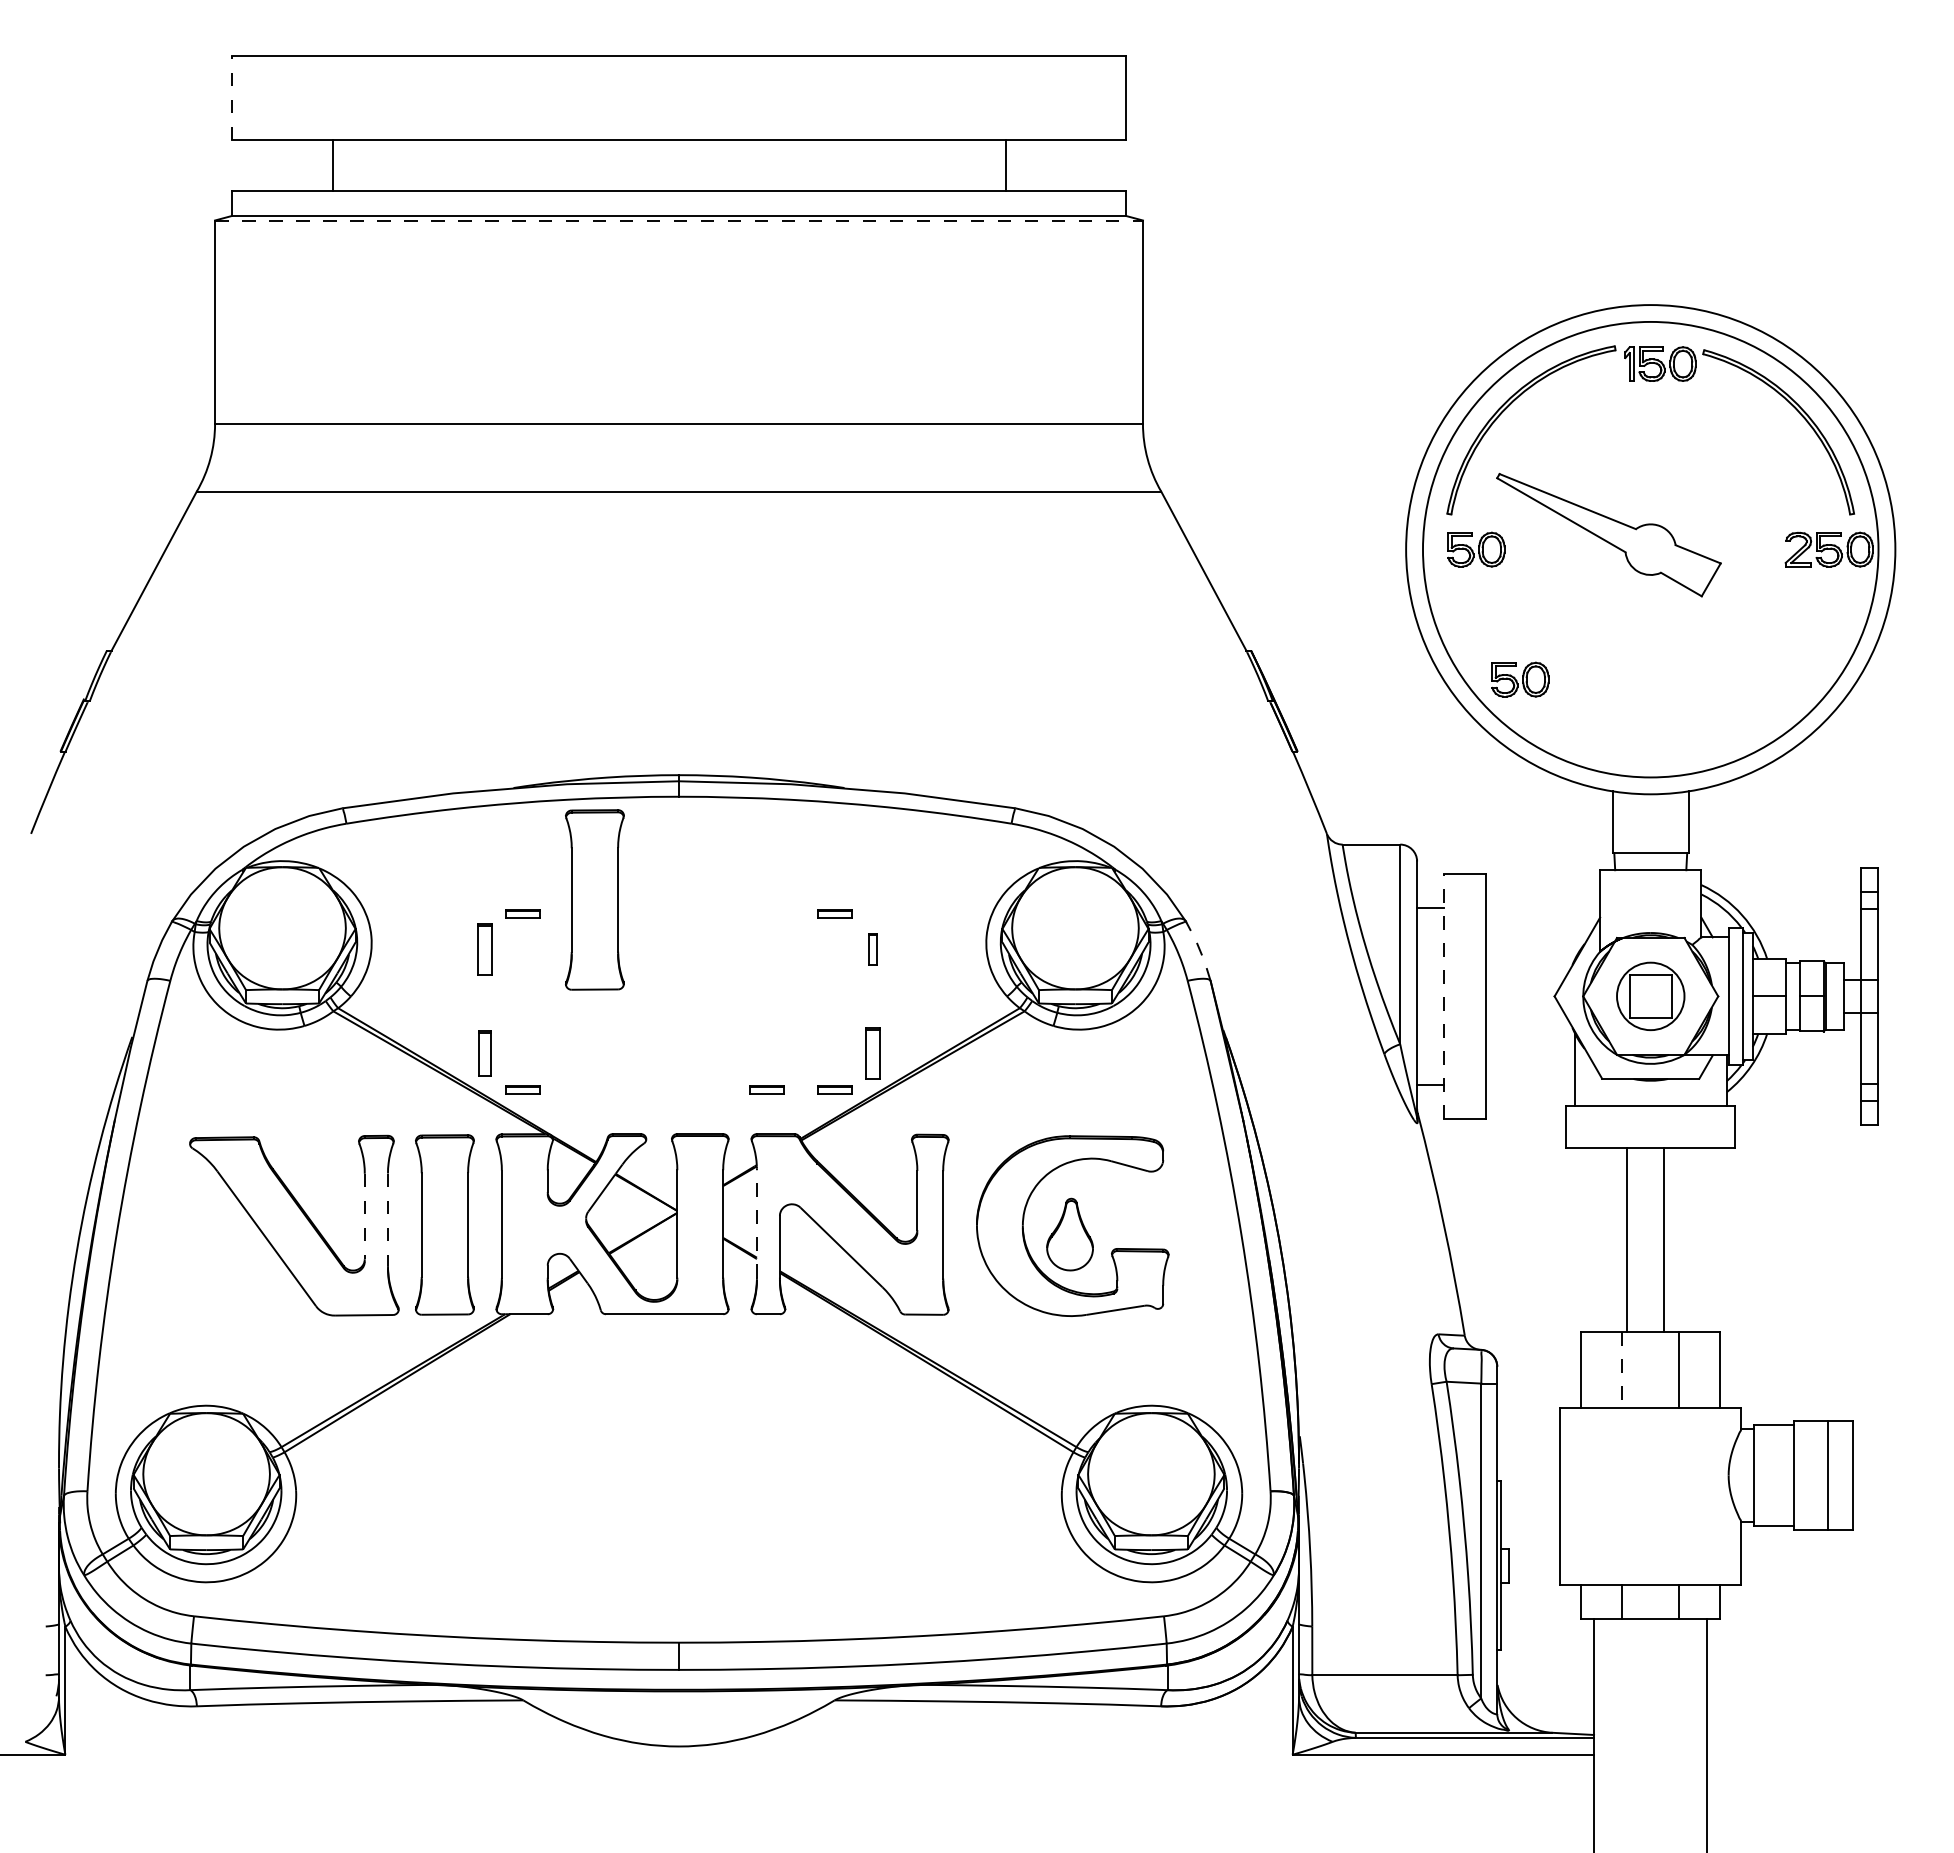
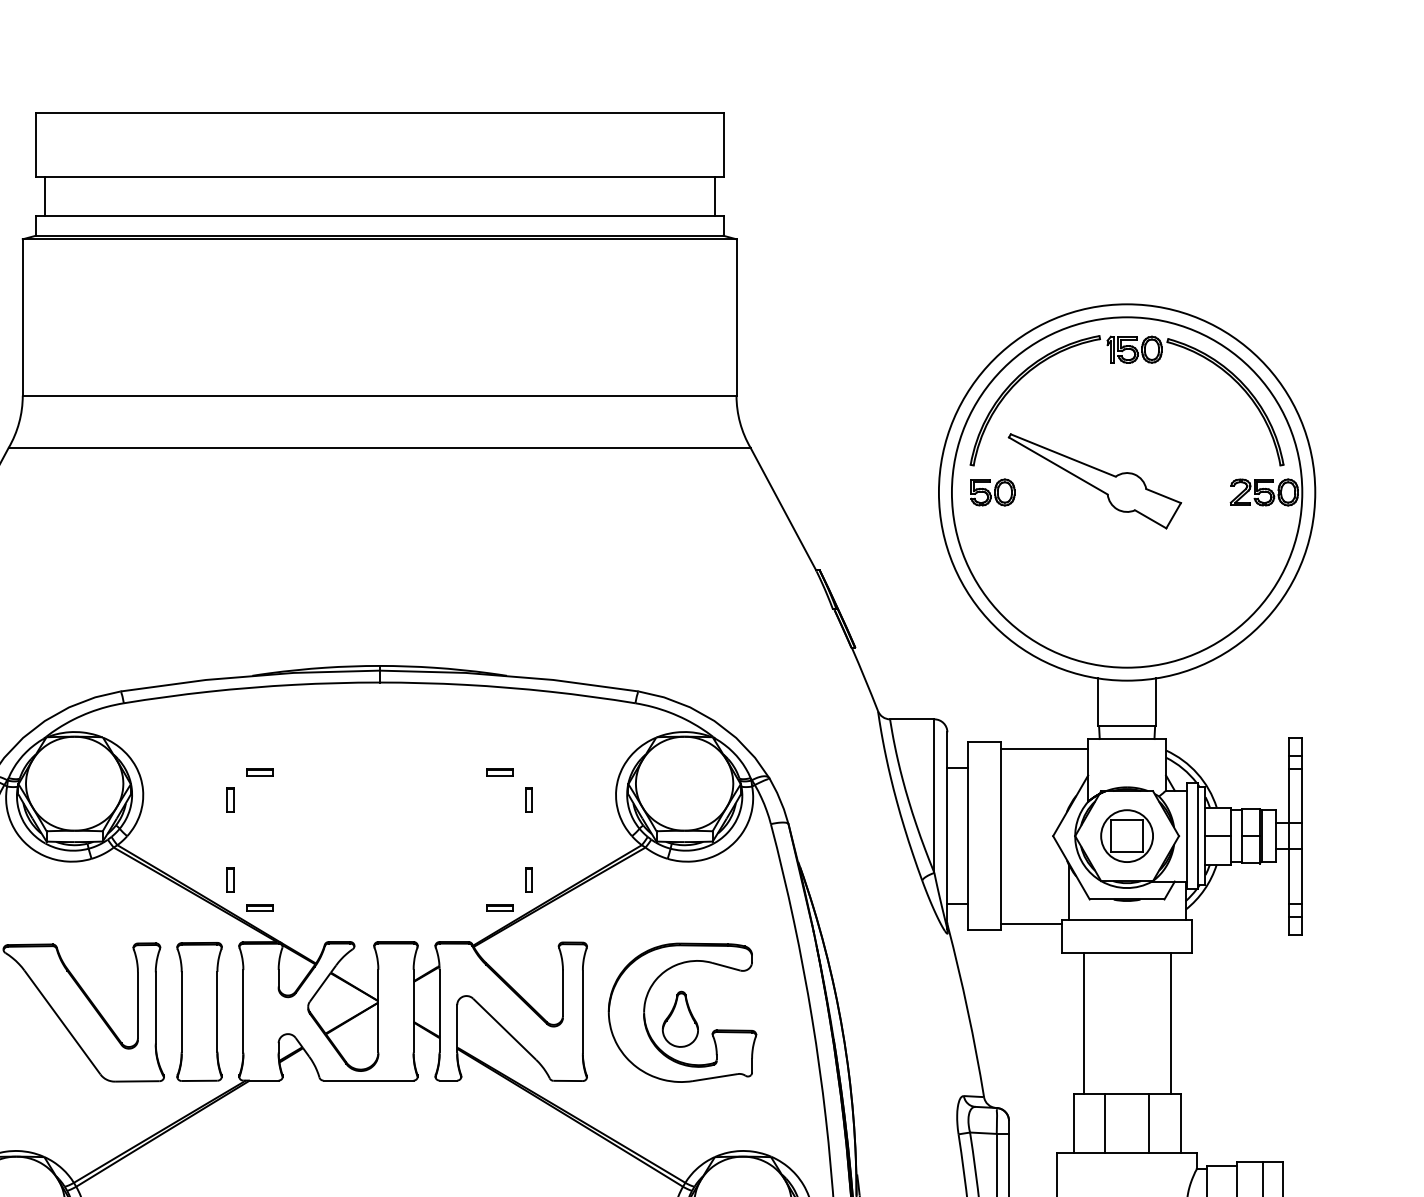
line: (231, 97) -> (35, 144), dashed -> solid
line: (333, 165) -> (44, 196), moved
line: (1005, 165) -> (714, 196), moved
line: (679, 220) -> (380, 239), dashed -> solid
part: (1520, 679) -> (1026, 592), removed
line: (1543, 882) -> (1044, 748), added
part: (594, 899) -> (314, 761), removed
part: (484, 949) -> (230, 800), size x0.62
line: (1200, 950) -> (780, 800), dashed -> solid
line: (1444, 995) -> (968, 835), dashed -> solid
part: (484, 1053) -> (230, 880), size x0.71
part: (872, 1053) -> (528, 880), size x0.62
part: (766, 1089) -> (446, 907), removed
line: (1526, 1110) -> (1031, 923), added
line: (364, 1216) -> (137, 1005), dashed -> solid
line: (387, 1220) -> (155, 1008), dashed -> solid
line: (756, 1223) -> (439, 1010), dashed -> solid
line: (1627, 1240) -> (1170, 1023), moved
line: (1664, 1240) -> (1083, 1023), moved
line: (1621, 1370) -> (1104, 1123), dashed -> solid

